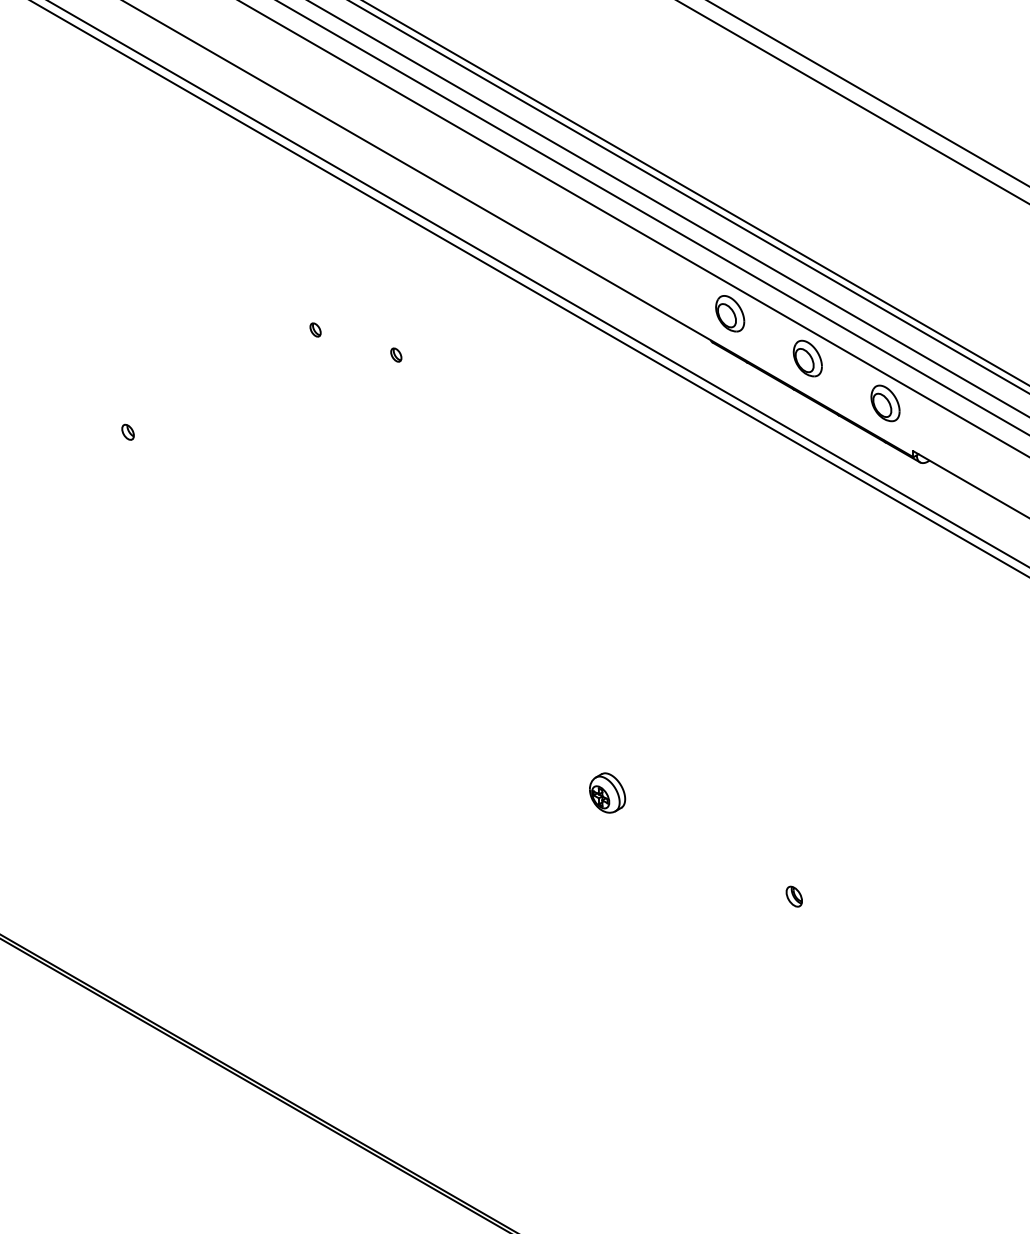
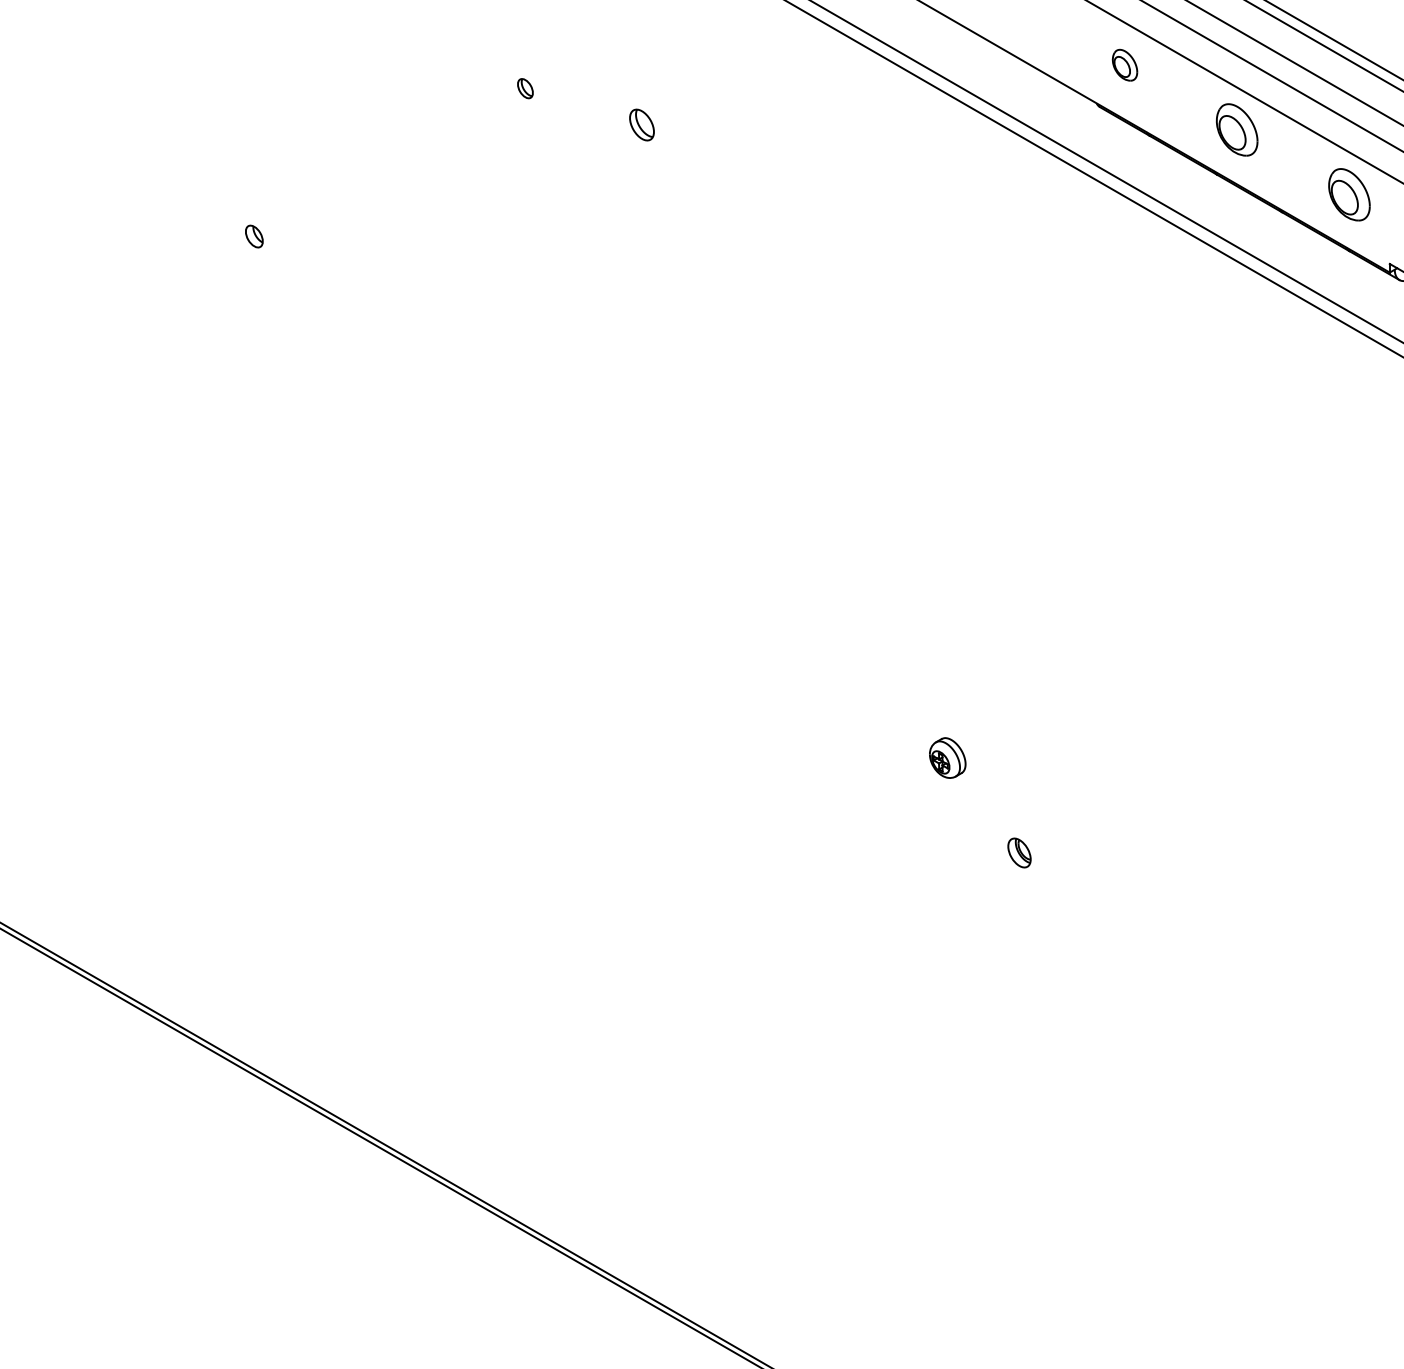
part: (730, 313) -> (1125, 64), size x0.6
part: (396, 354) -> (642, 124), size x1.6
part: (607, 792) -> (947, 757), size x0.7
part: (793, 896) -> (1018, 852), moved

